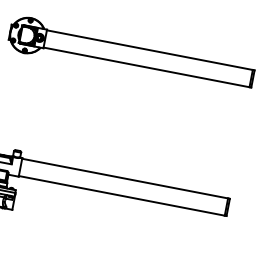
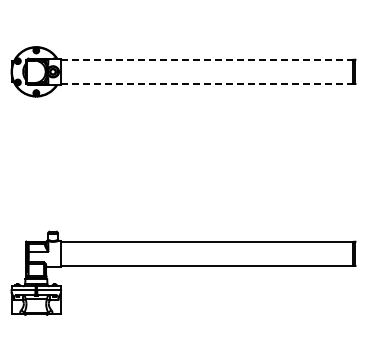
line: (150, 50) -> (207, 59), solid -> dashed
line: (146, 67) -> (207, 84), solid -> dashed

